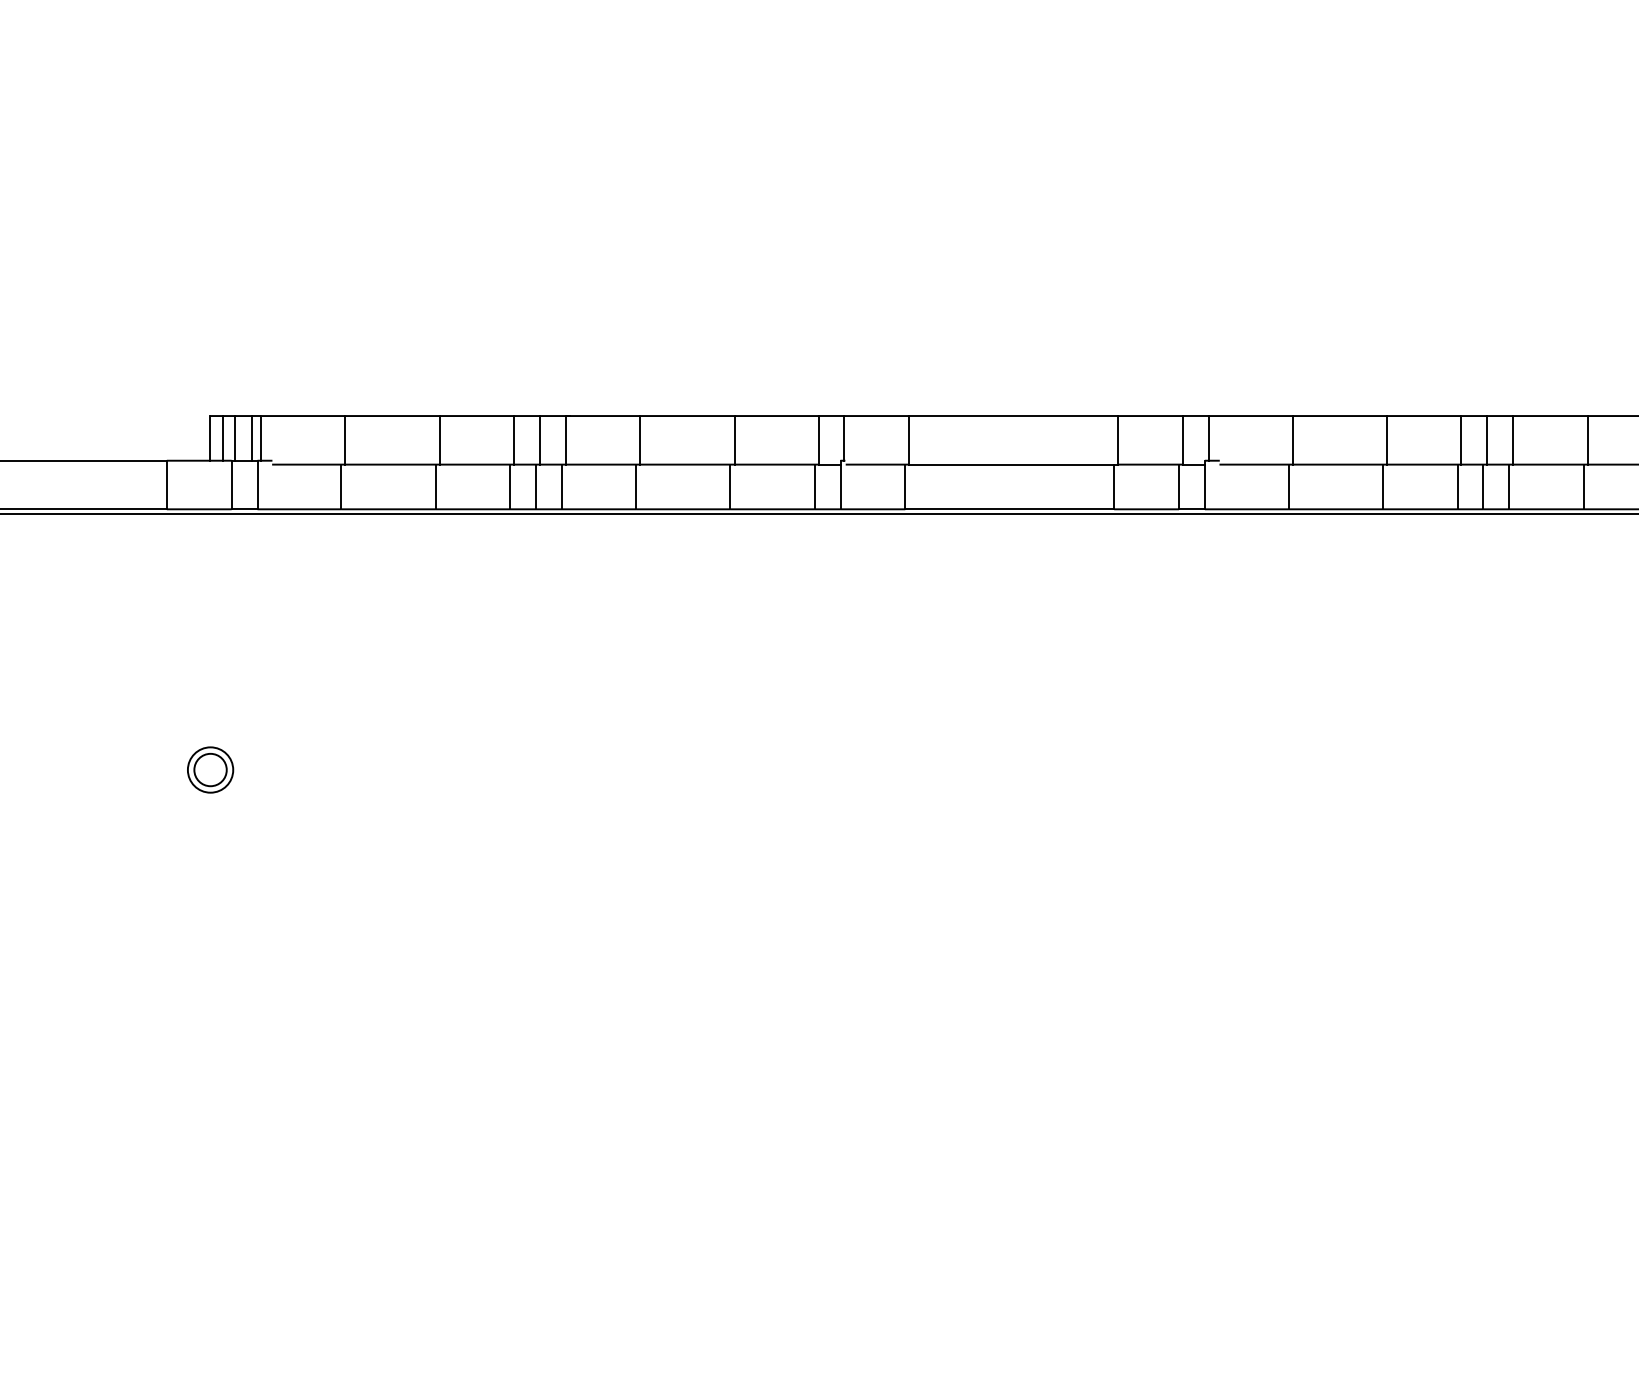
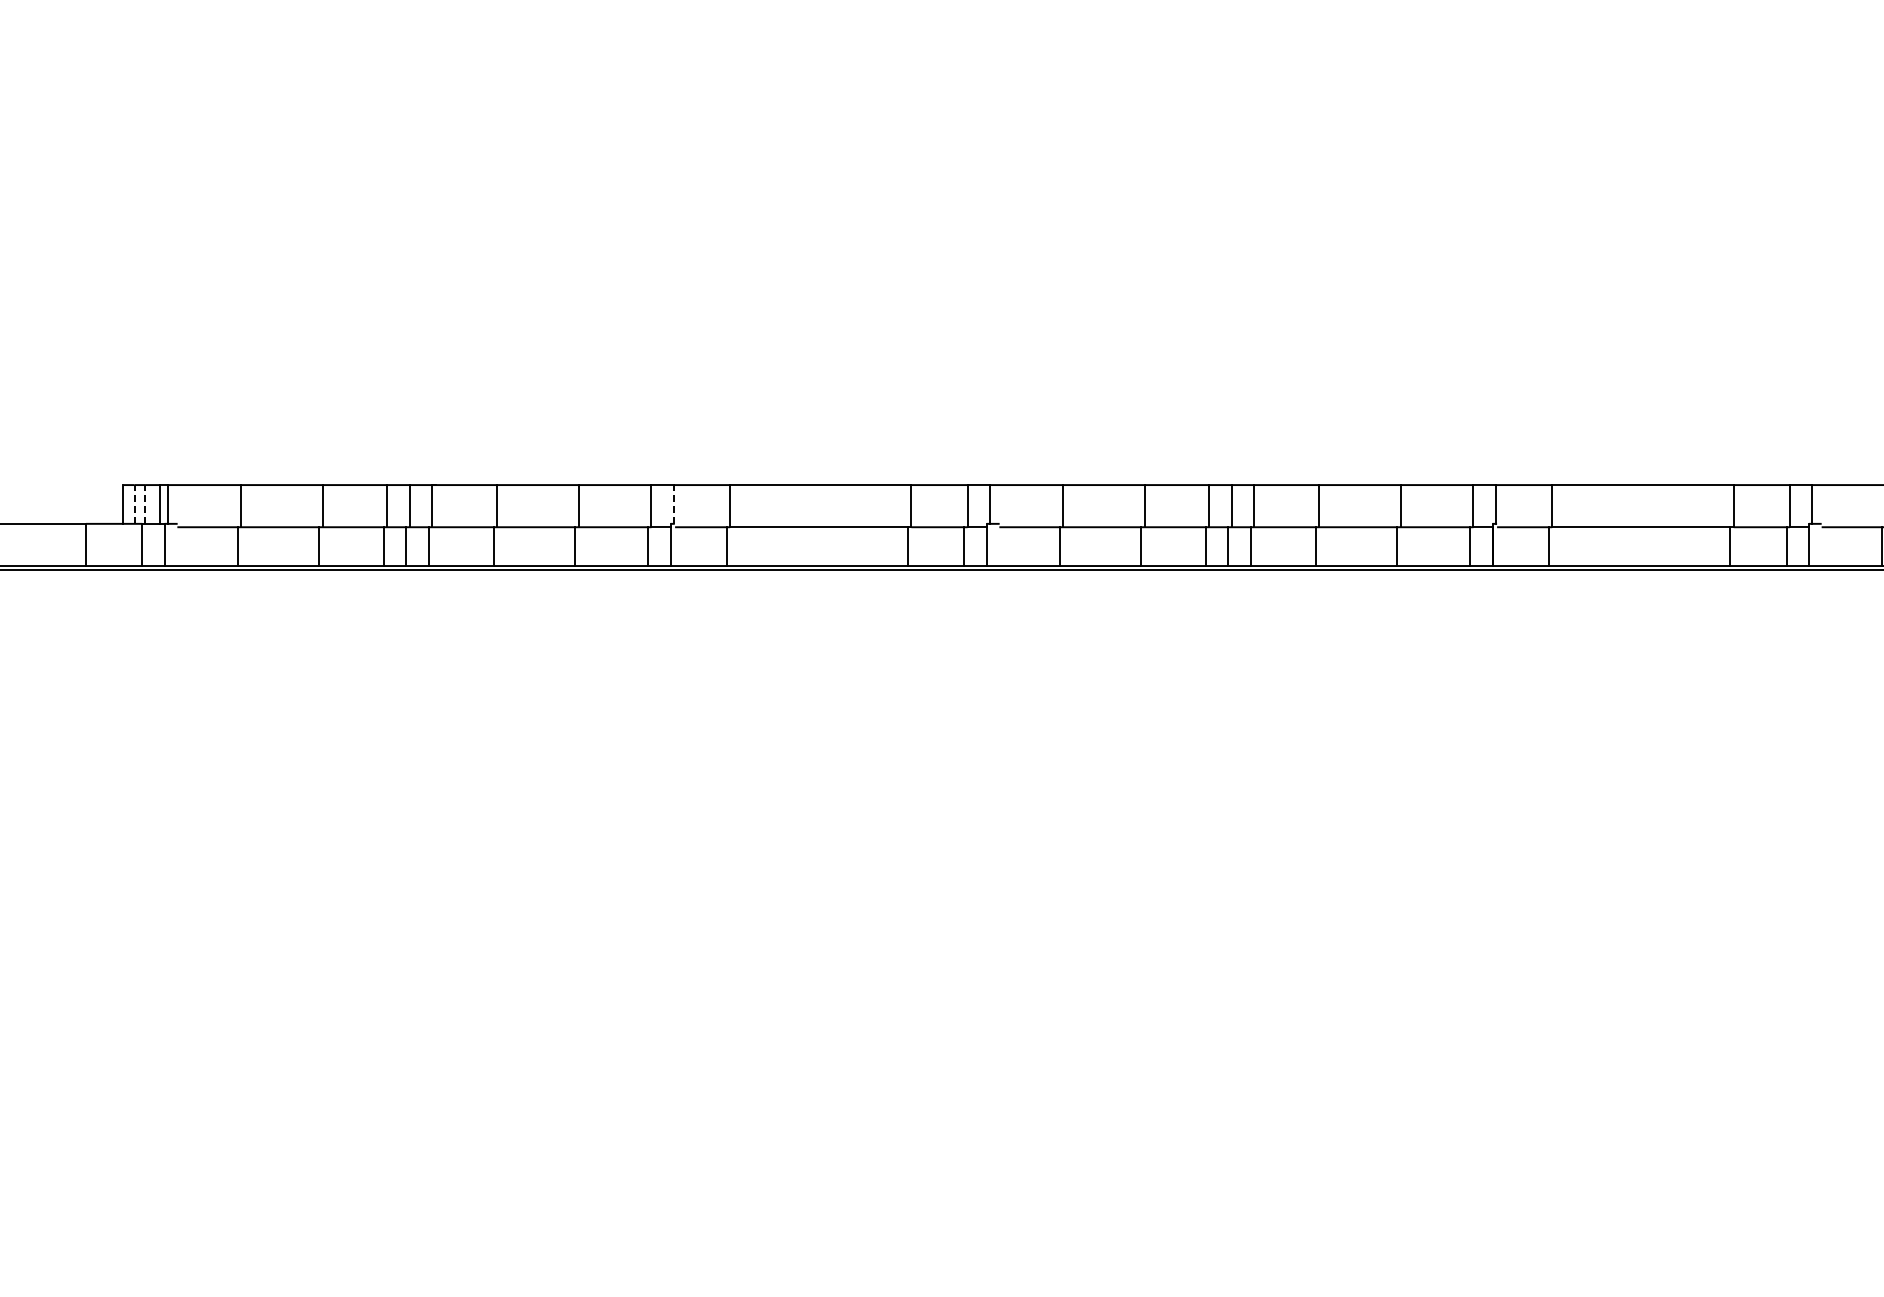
line: (222, 437) -> (134, 503), solid -> dashed
line: (235, 437) -> (145, 503), solid -> dashed
line: (843, 437) -> (673, 503), solid -> dashed
part: (210, 769) -> (123, 791), removed

